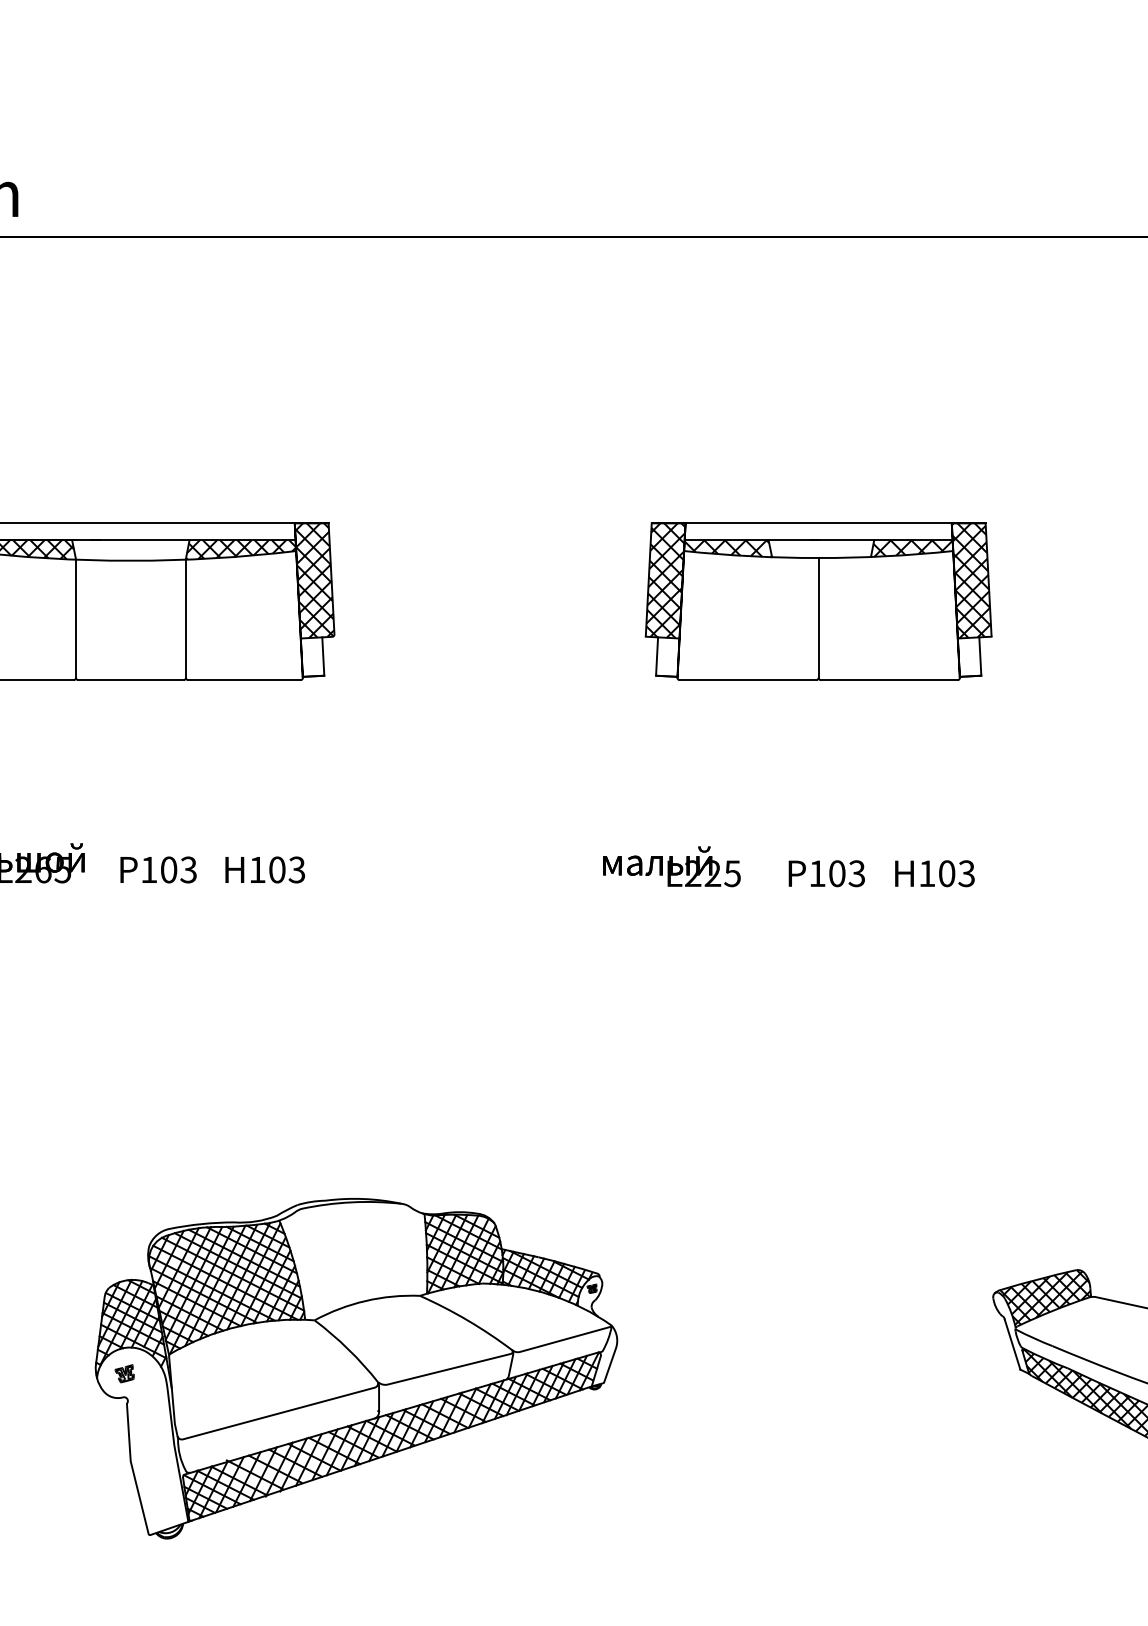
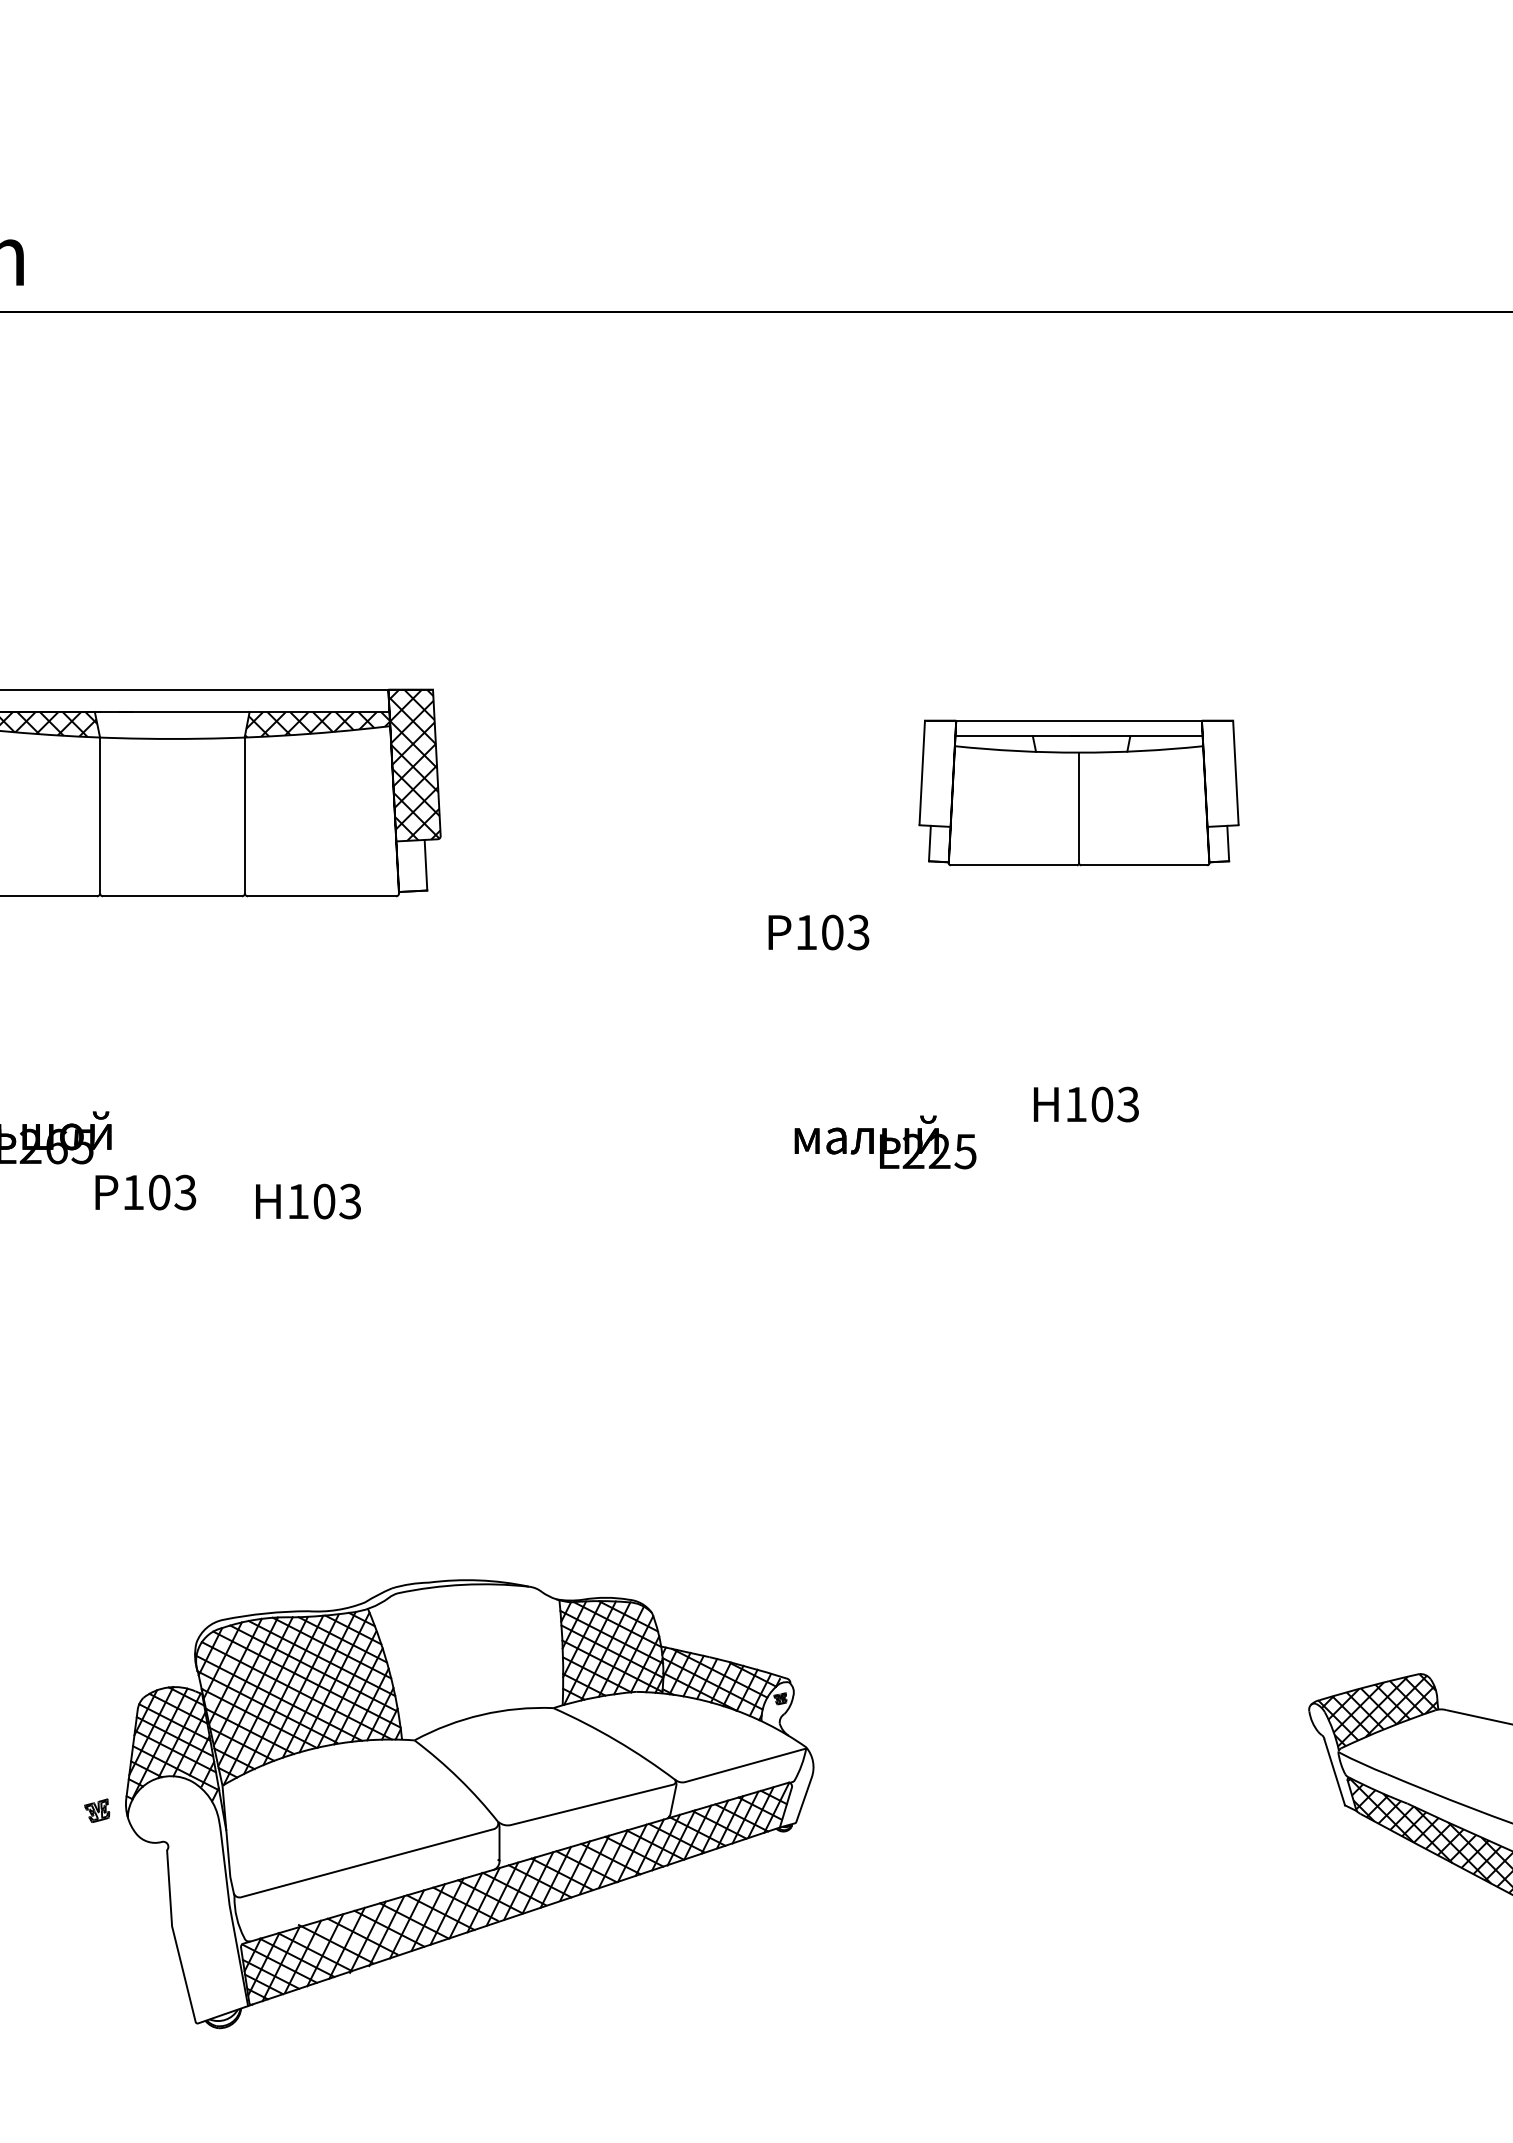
part: (818, 601) -> (1078, 792), size x0.7
text: (158, 869) -> (145, 1192), moved
text: (265, 869) -> (308, 1201), moved
text: (826, 873) -> (818, 932), moved
text: (935, 873) -> (1086, 1104), moved
part: (124, 1373) -> (97, 1810), moved

